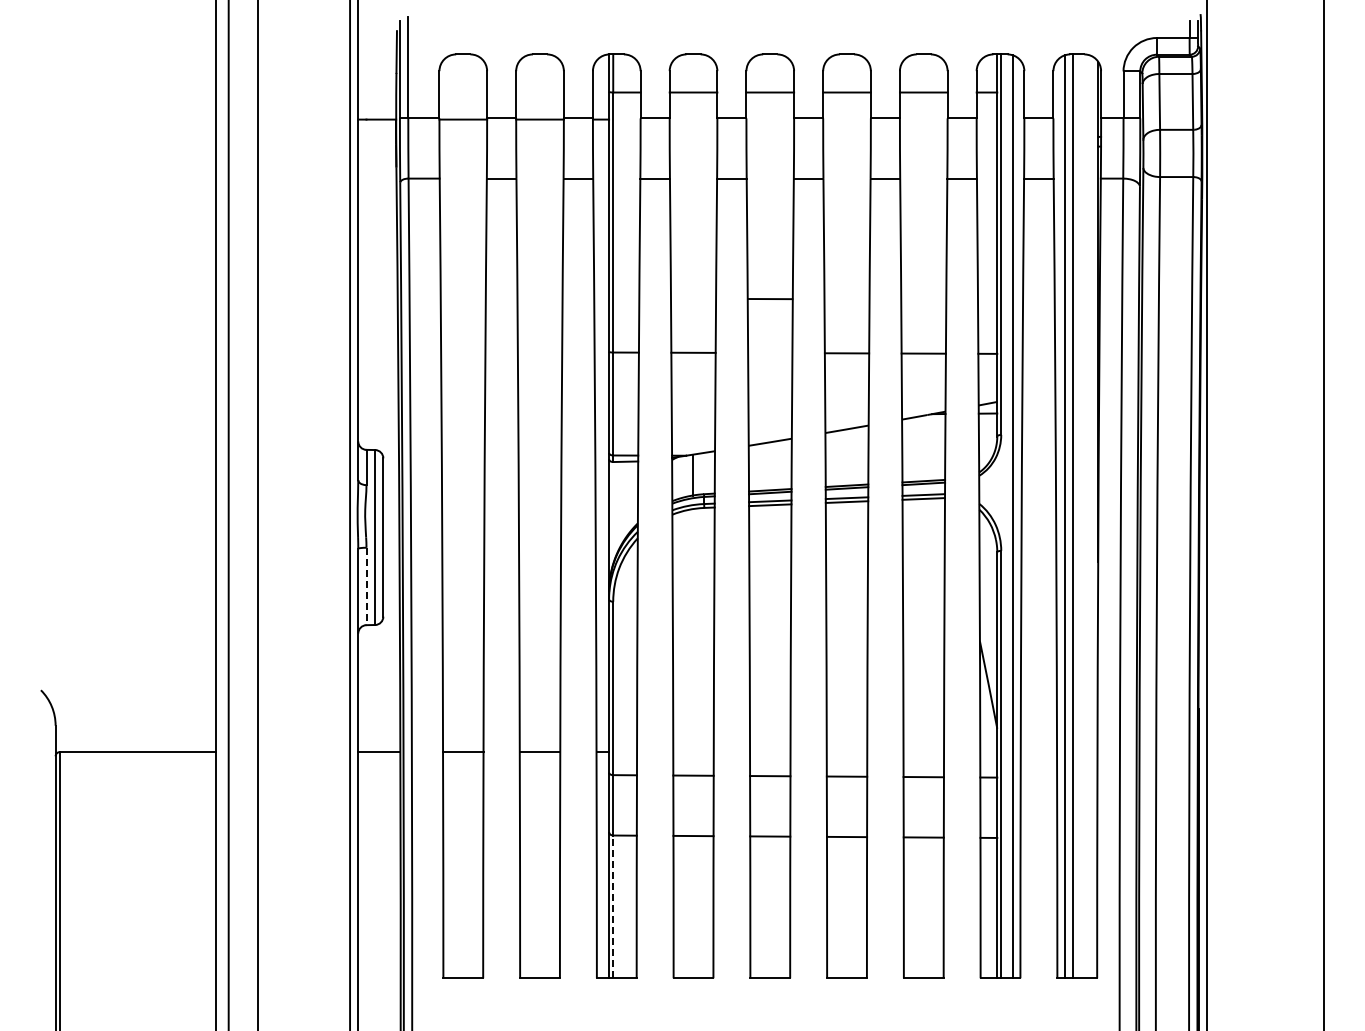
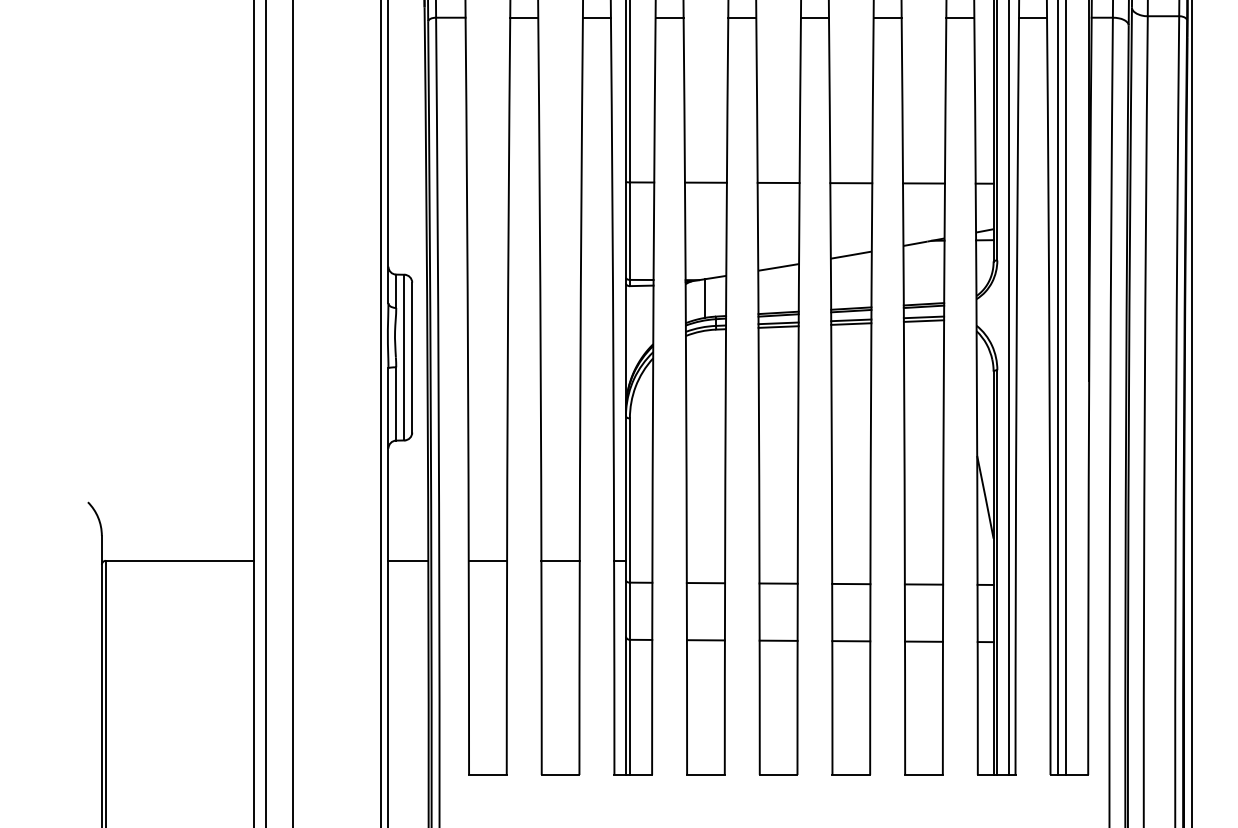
line: (770, 299) -> (778, 183), moved
line: (366, 586) -> (396, 403), dashed -> solid
line: (613, 906) -> (630, 707), dashed -> solid

